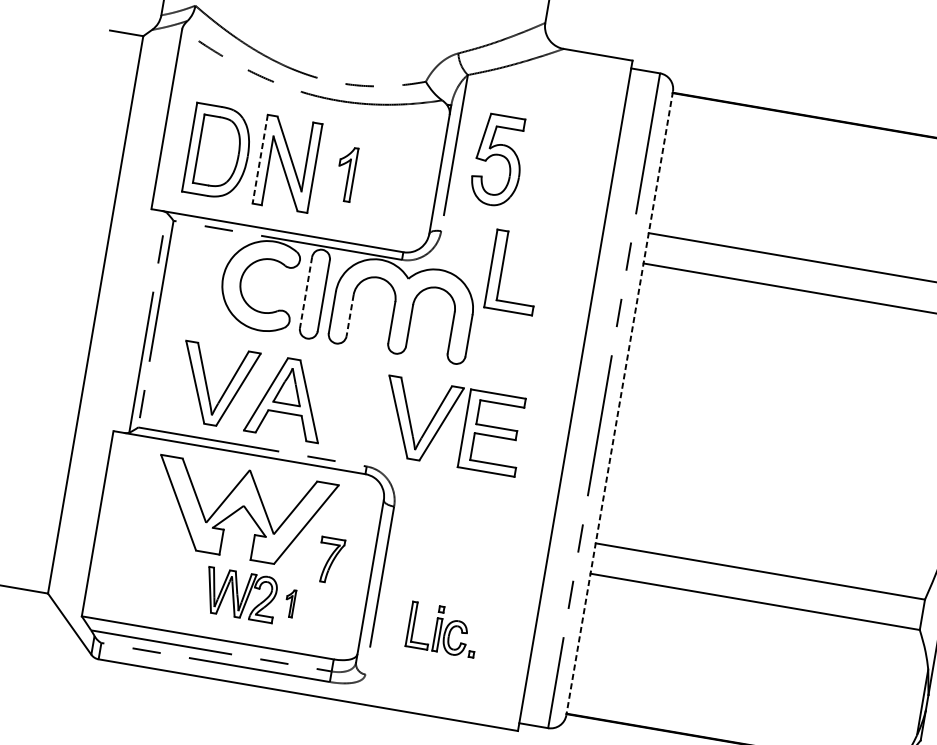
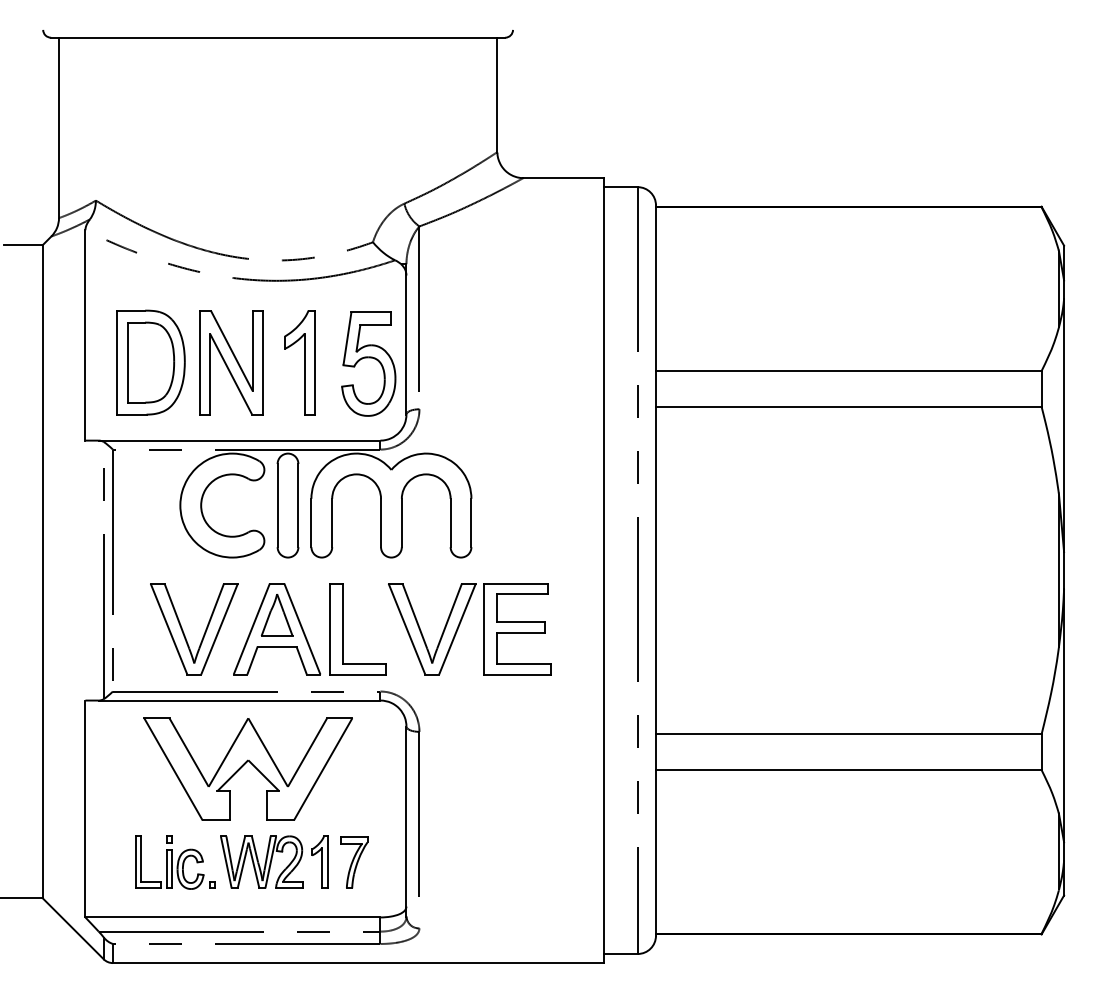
line: (260, 159) -> (199, 362), dashed -> solid
part: (498, 160) -> (368, 363), moved
part: (345, 173) -> (299, 362), size x1.67
part: (502, 270) -> (343, 629), moved
line: (305, 292) -> (277, 505), dashed -> solid
line: (350, 316) -> (332, 523), dashed -> solid
line: (619, 404) -> (655, 571), dashed -> solid
part: (330, 560) -> (354, 862), moved
part: (289, 602) -> (319, 861), size x1.67
part: (443, 629) -> (175, 862), moved

